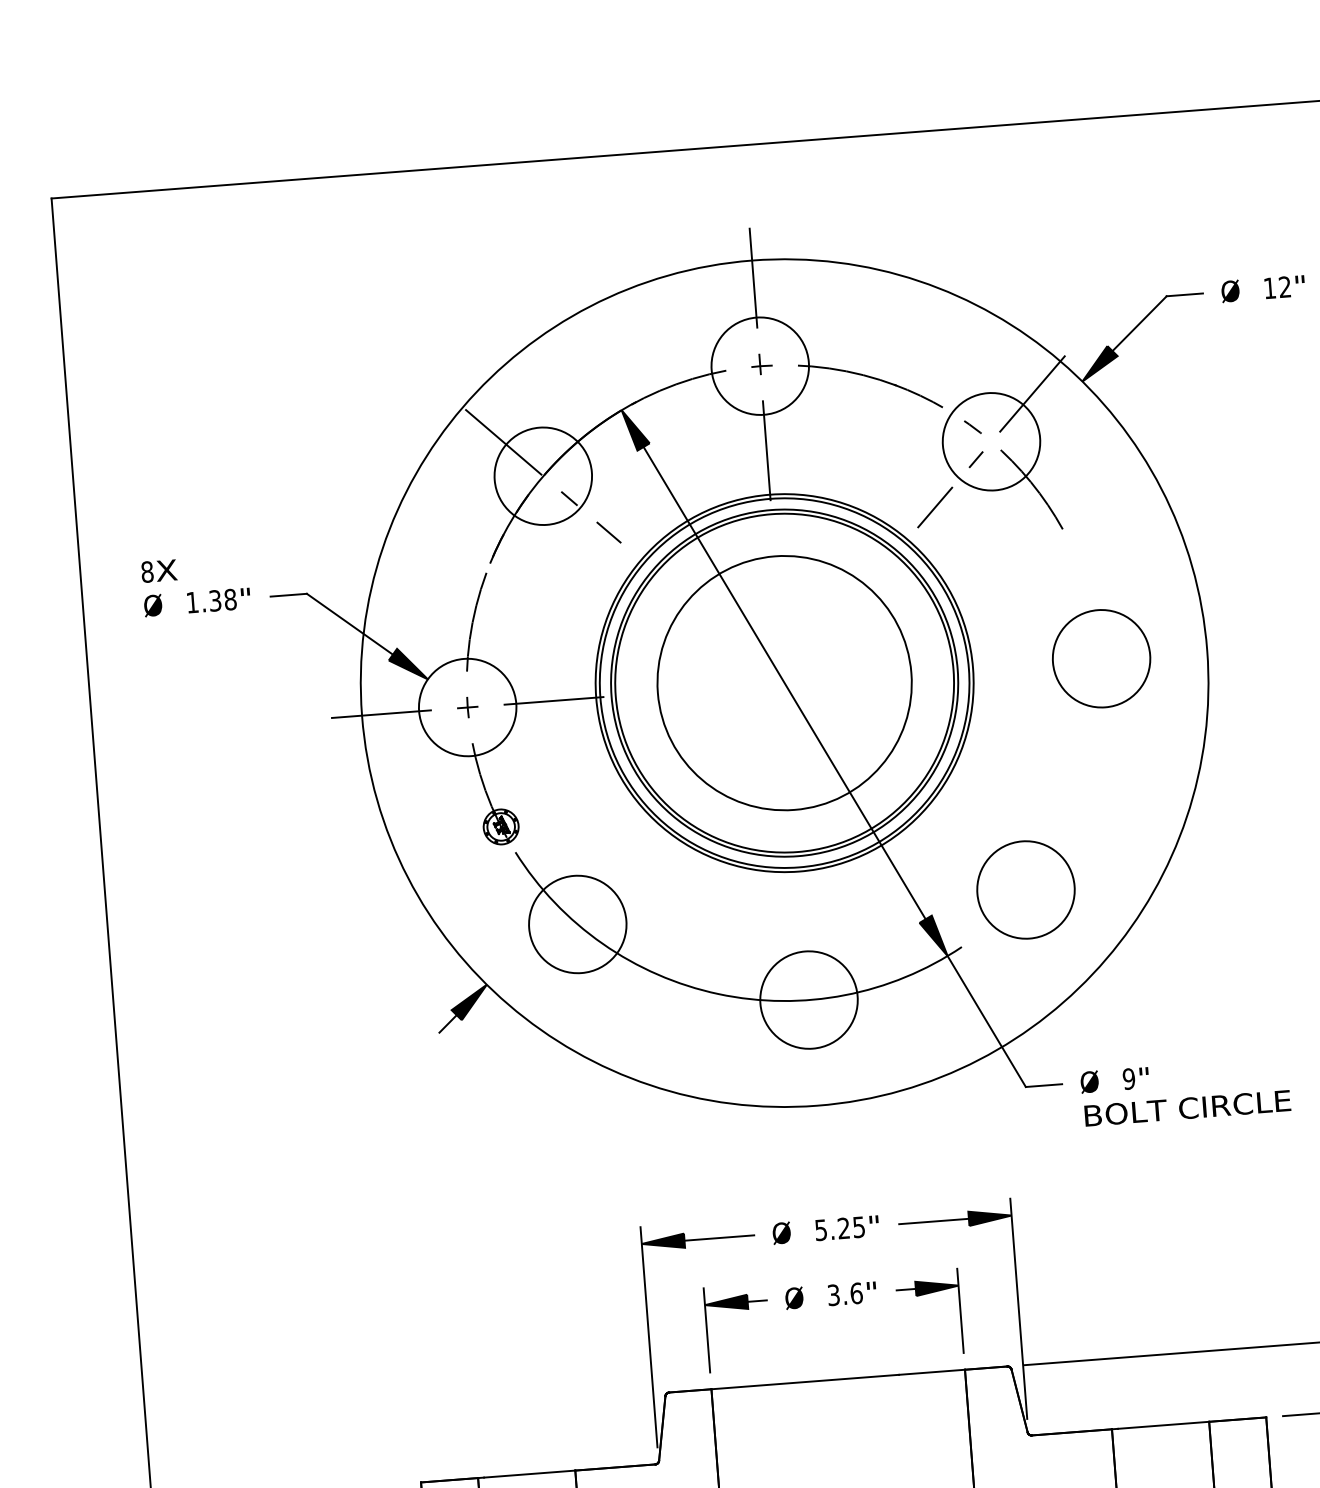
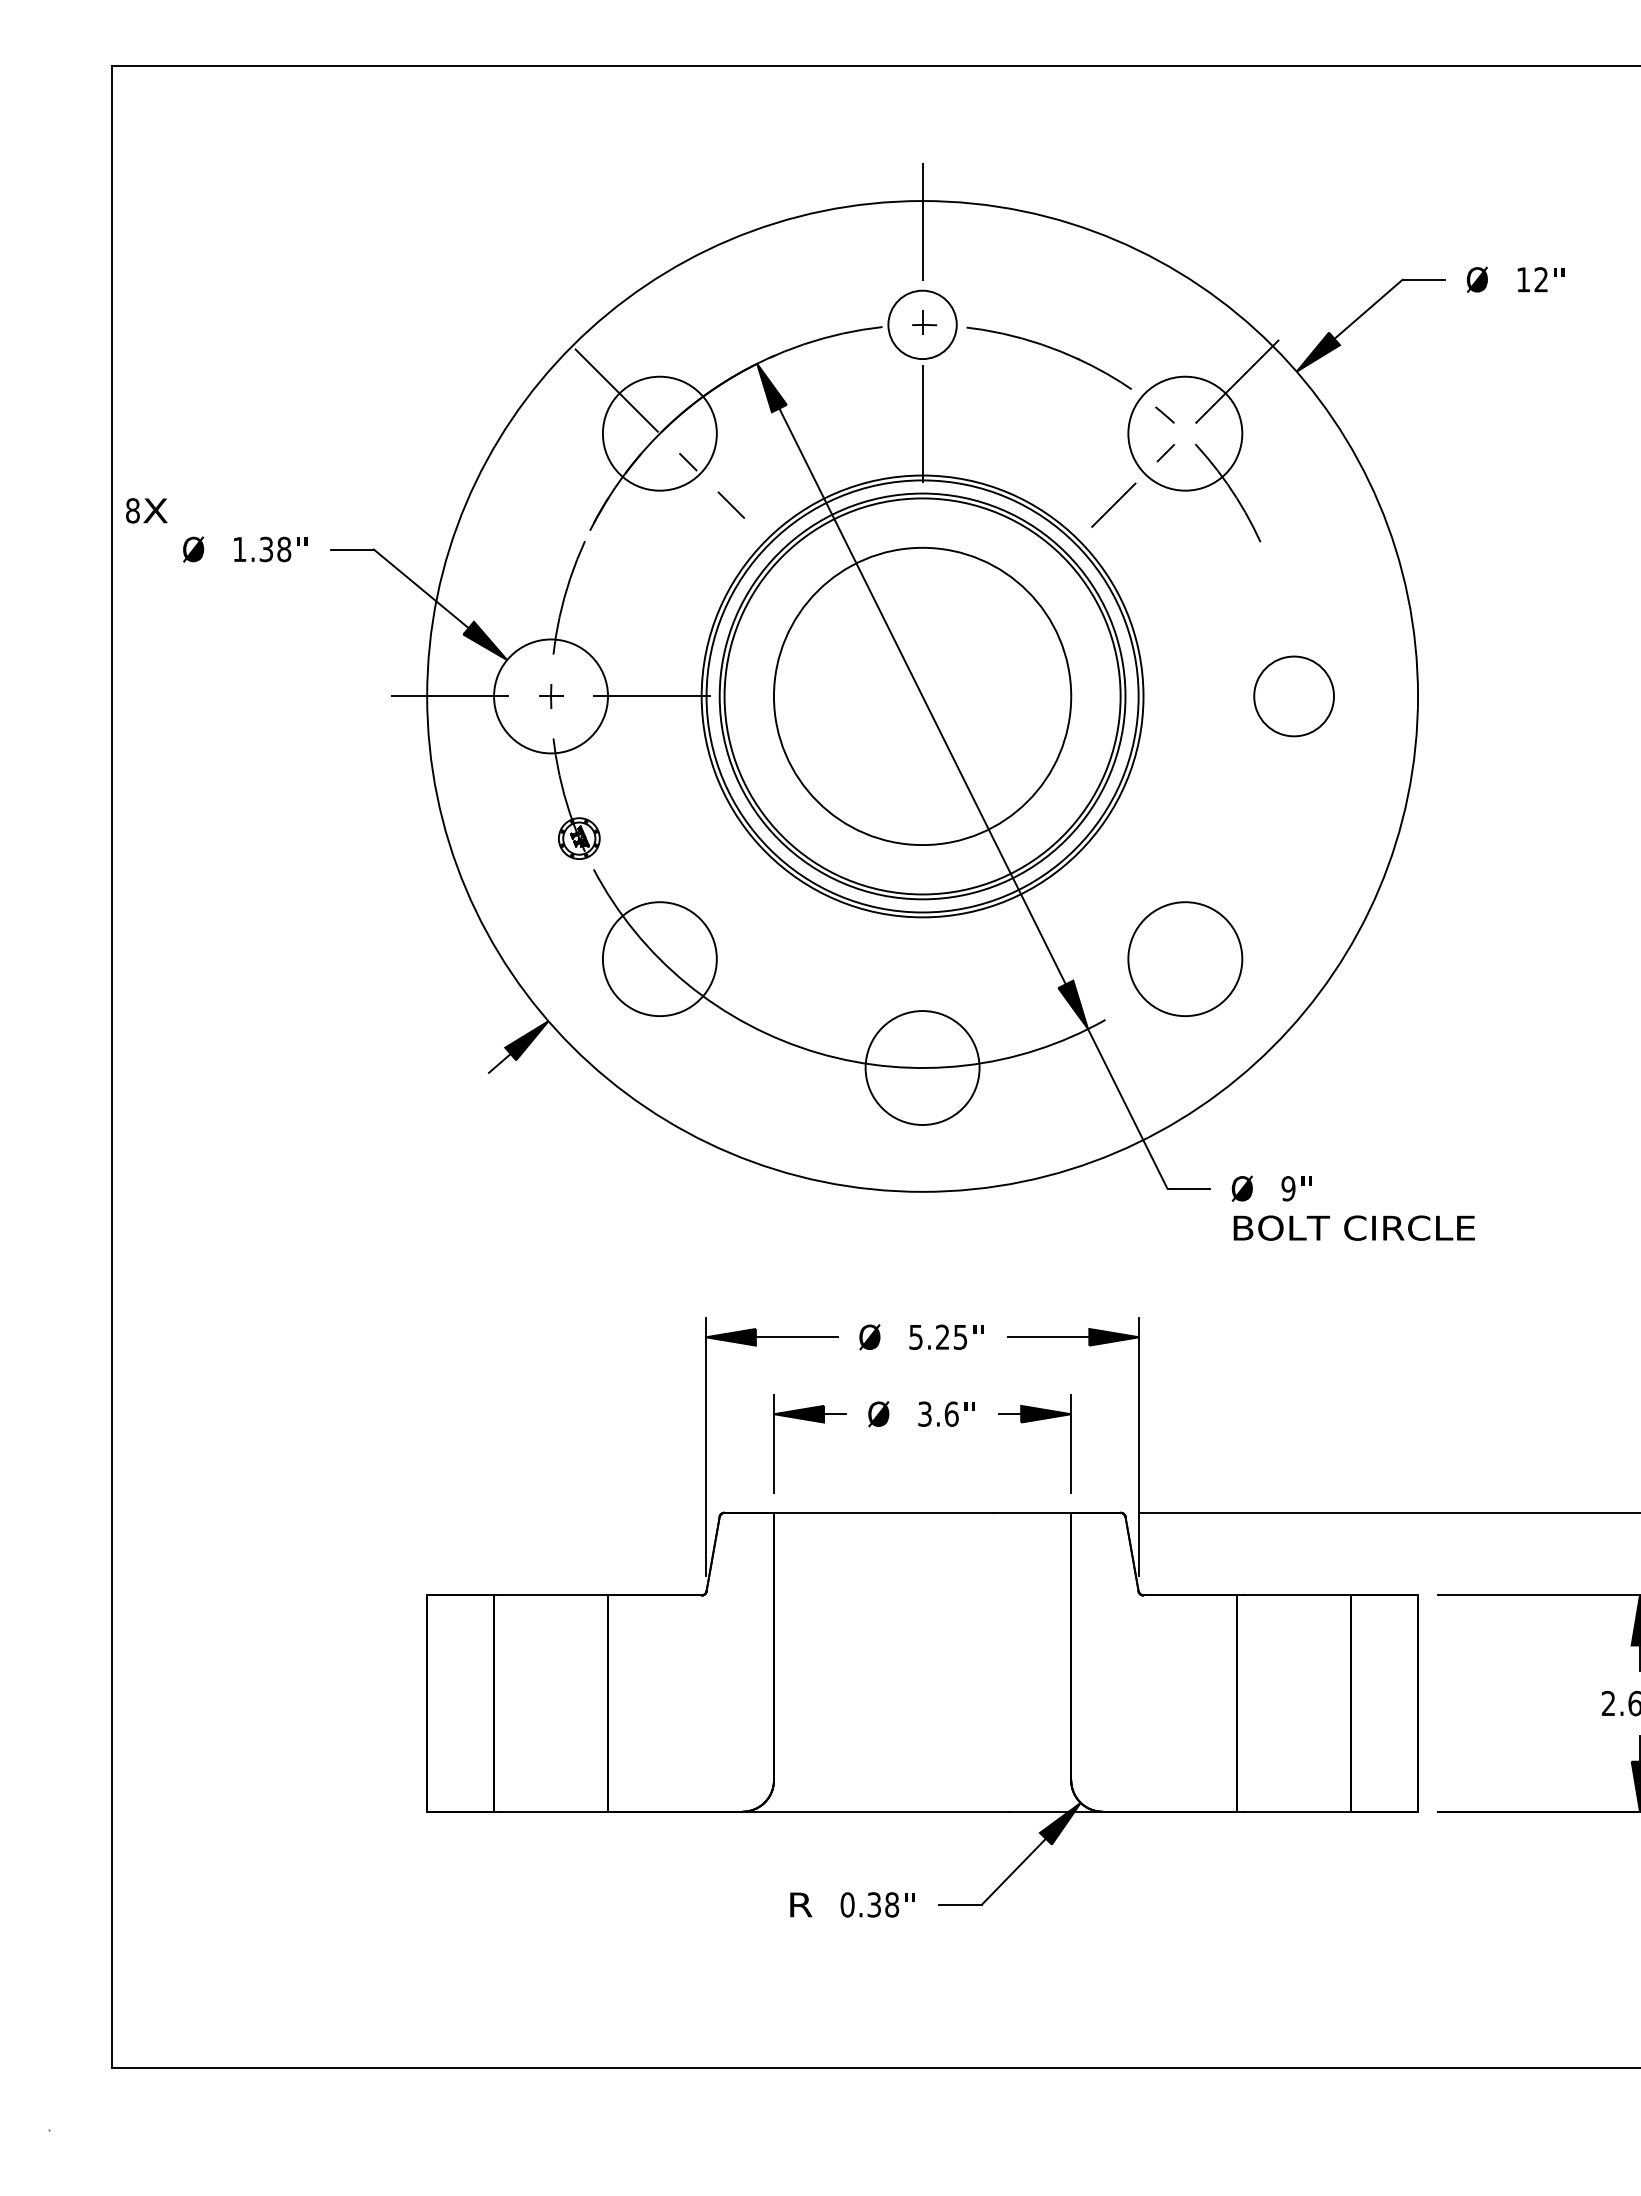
circle: (760, 365) -> (922, 324), size x0.6
text: (159, 570) -> (146, 510), moved
circle: (1101, 658) -> (1293, 696), size x0.7

